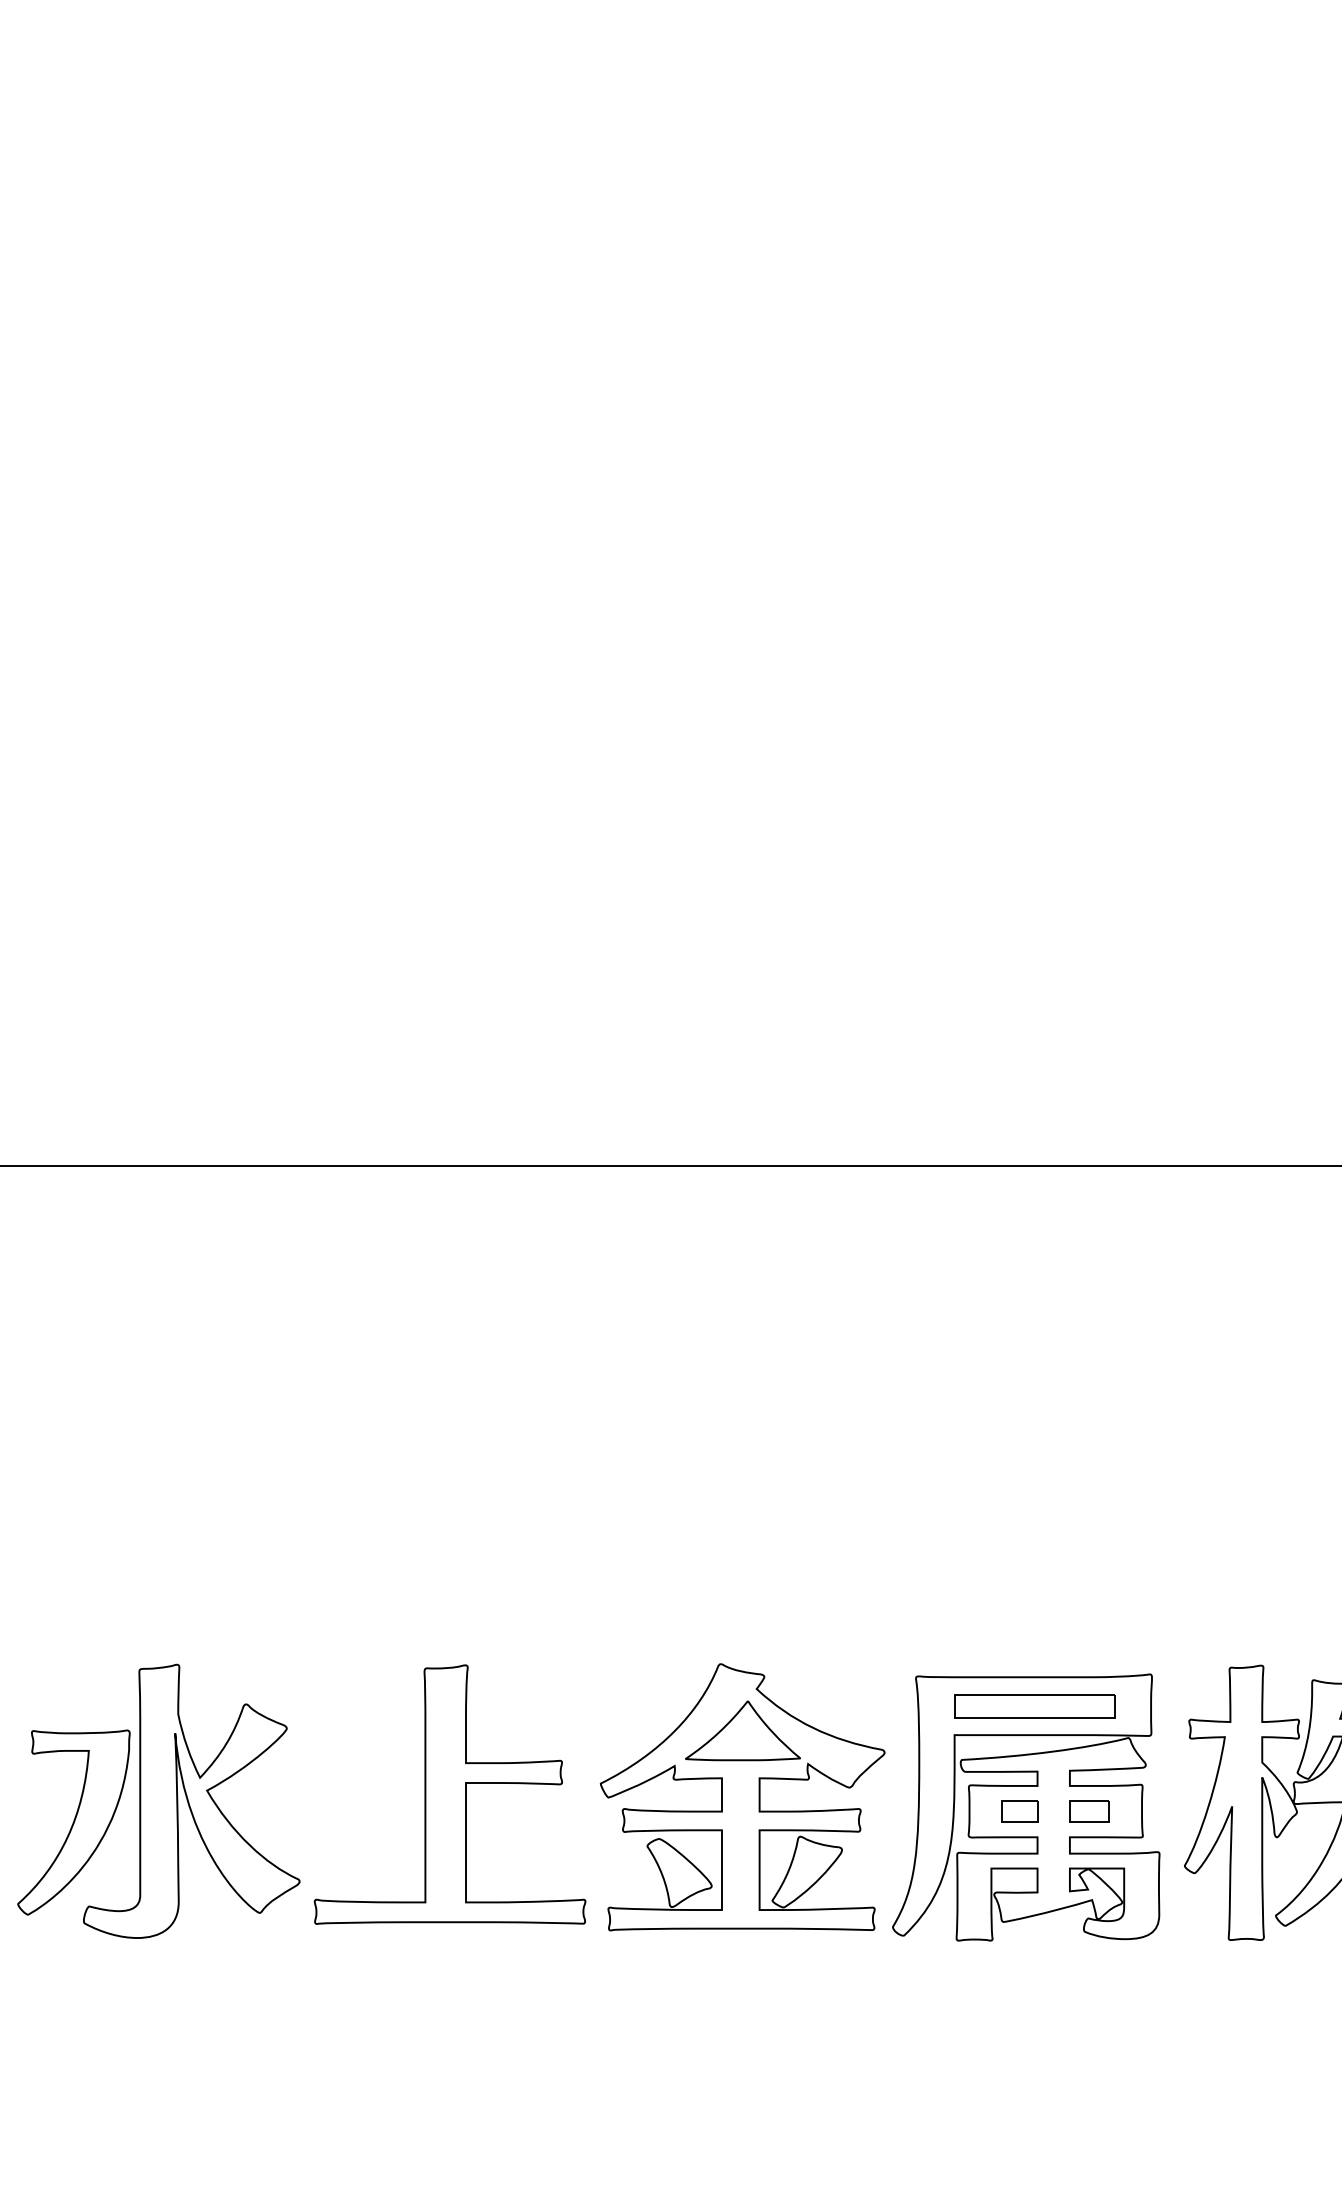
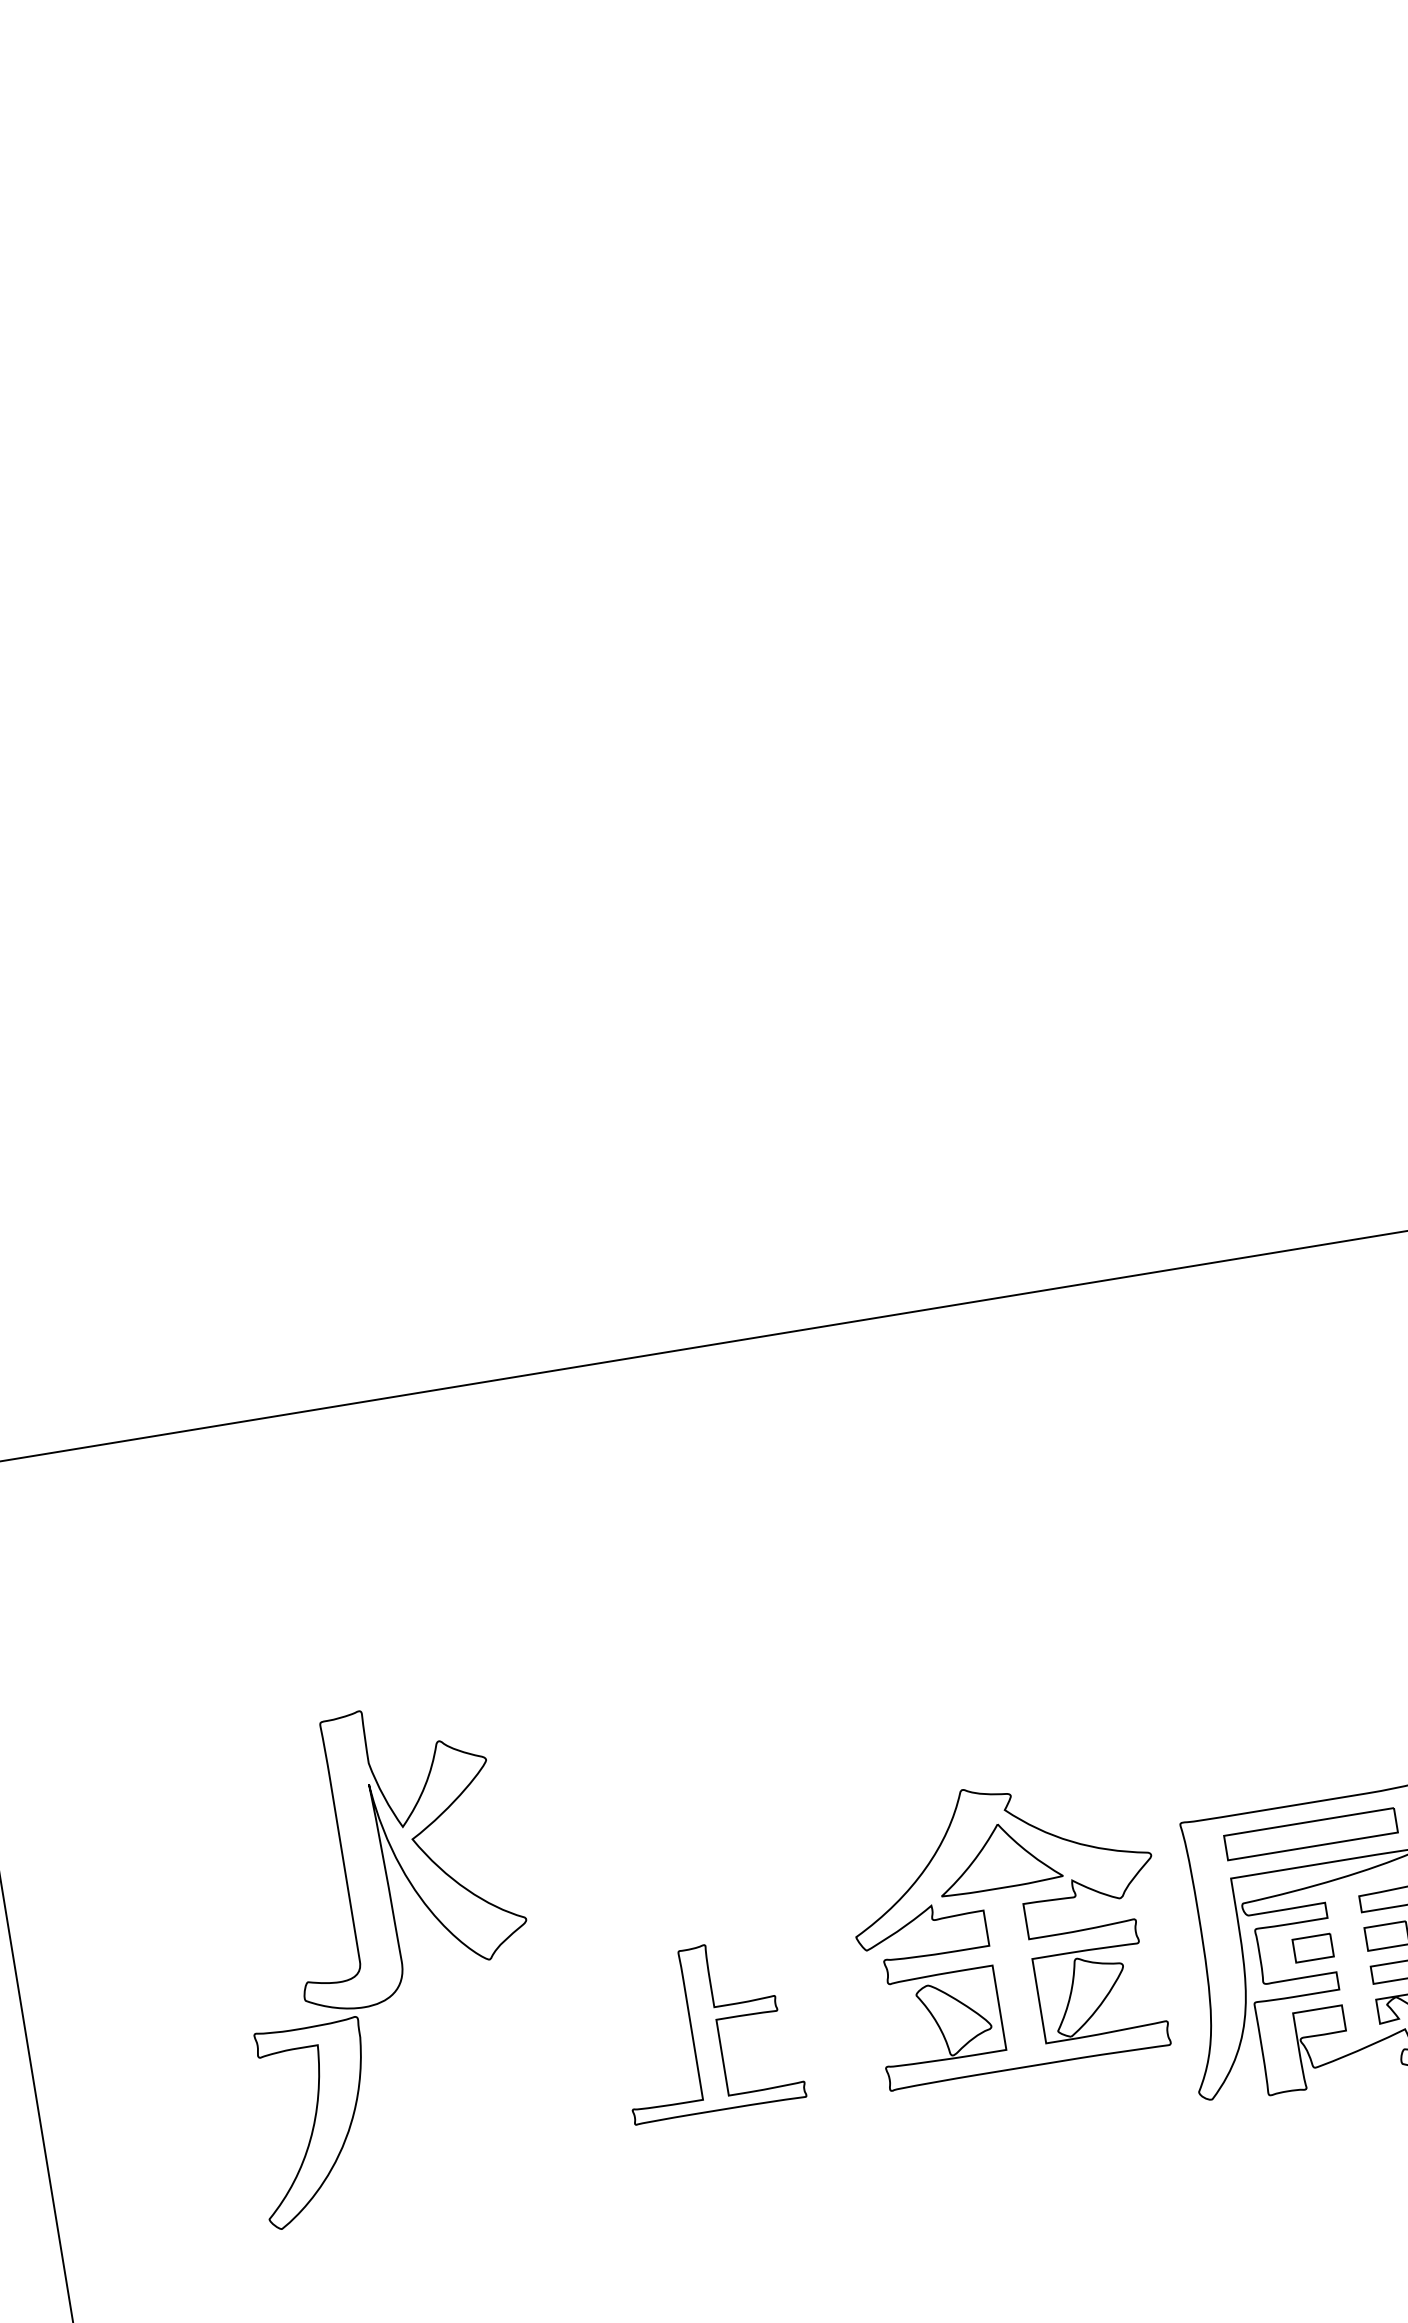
part: (449, 1794) -> (706, 2028), size x0.6
part: (742, 1797) -> (1008, 1927), moved
part: (191, 1800) -> (397, 1852), moved

